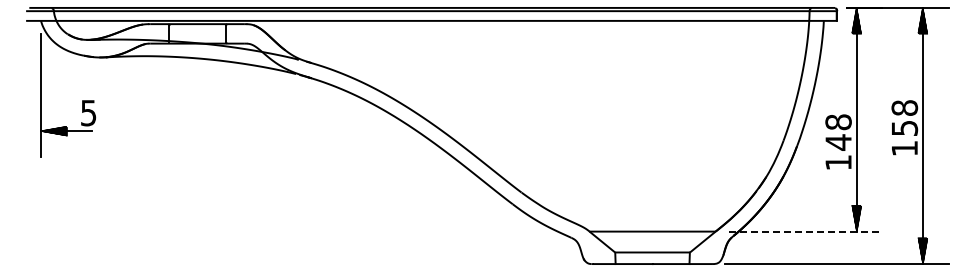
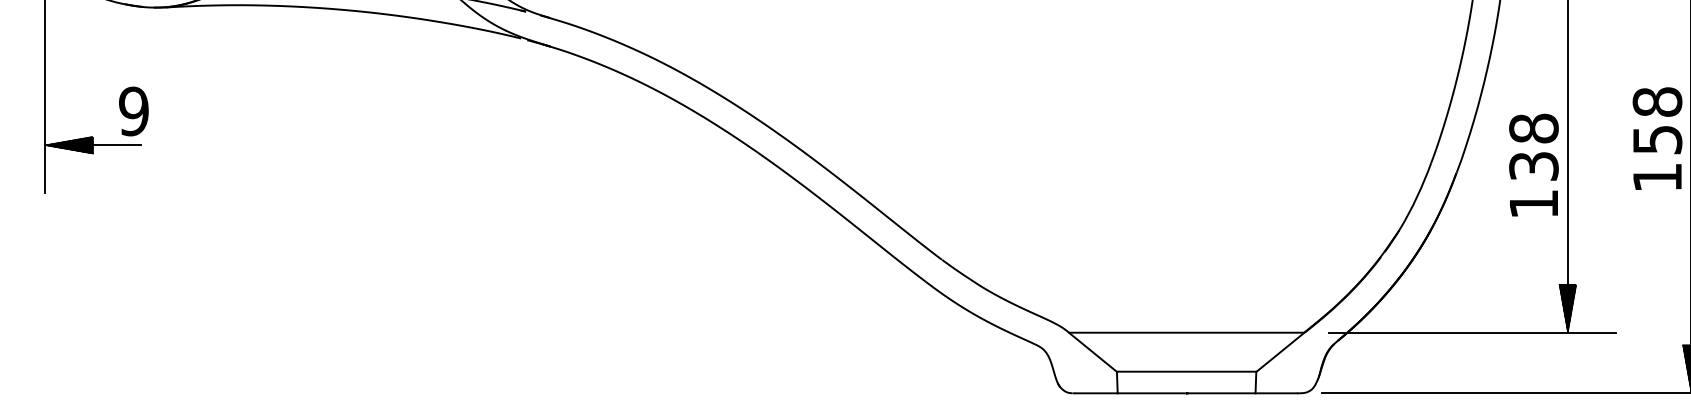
text: (88, 112) -> (133, 110), 5 -> 9
text: (838, 142) -> (1533, 166), 148 -> 138
line: (805, 231) -> (1472, 332), dashed -> solid

